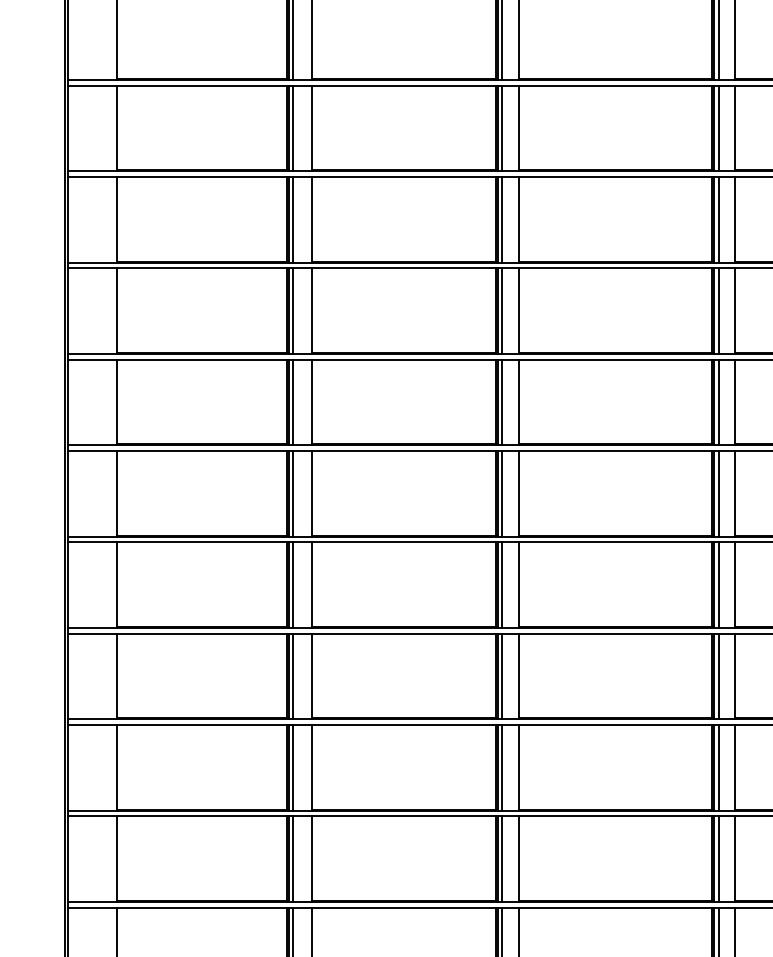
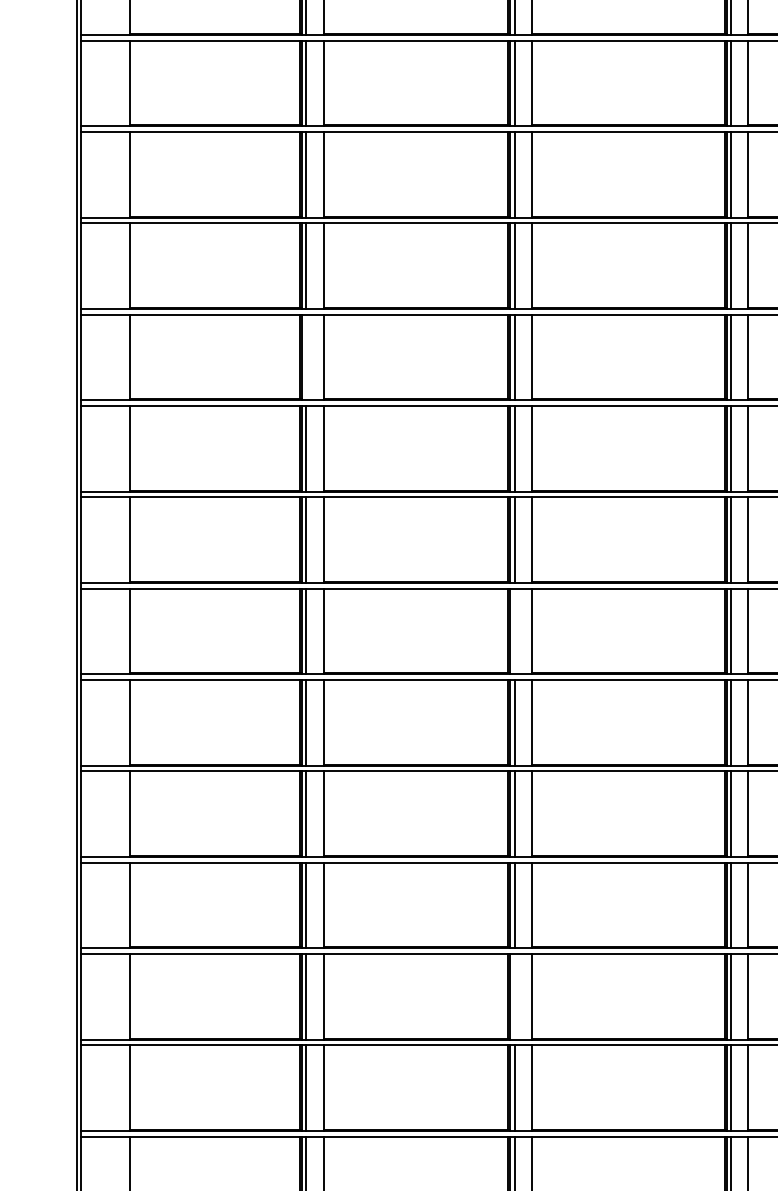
line: (292, 128) -> (305, 357), removed
line: (501, 402) -> (514, 631), removed
line: (501, 767) -> (514, 996), removed

